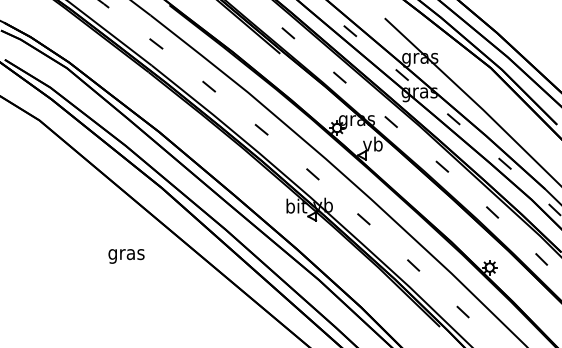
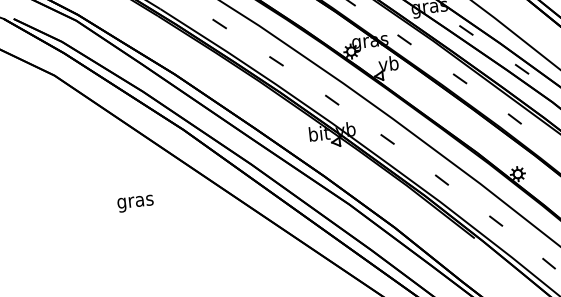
text: (126, 256) -> (135, 203), moved

